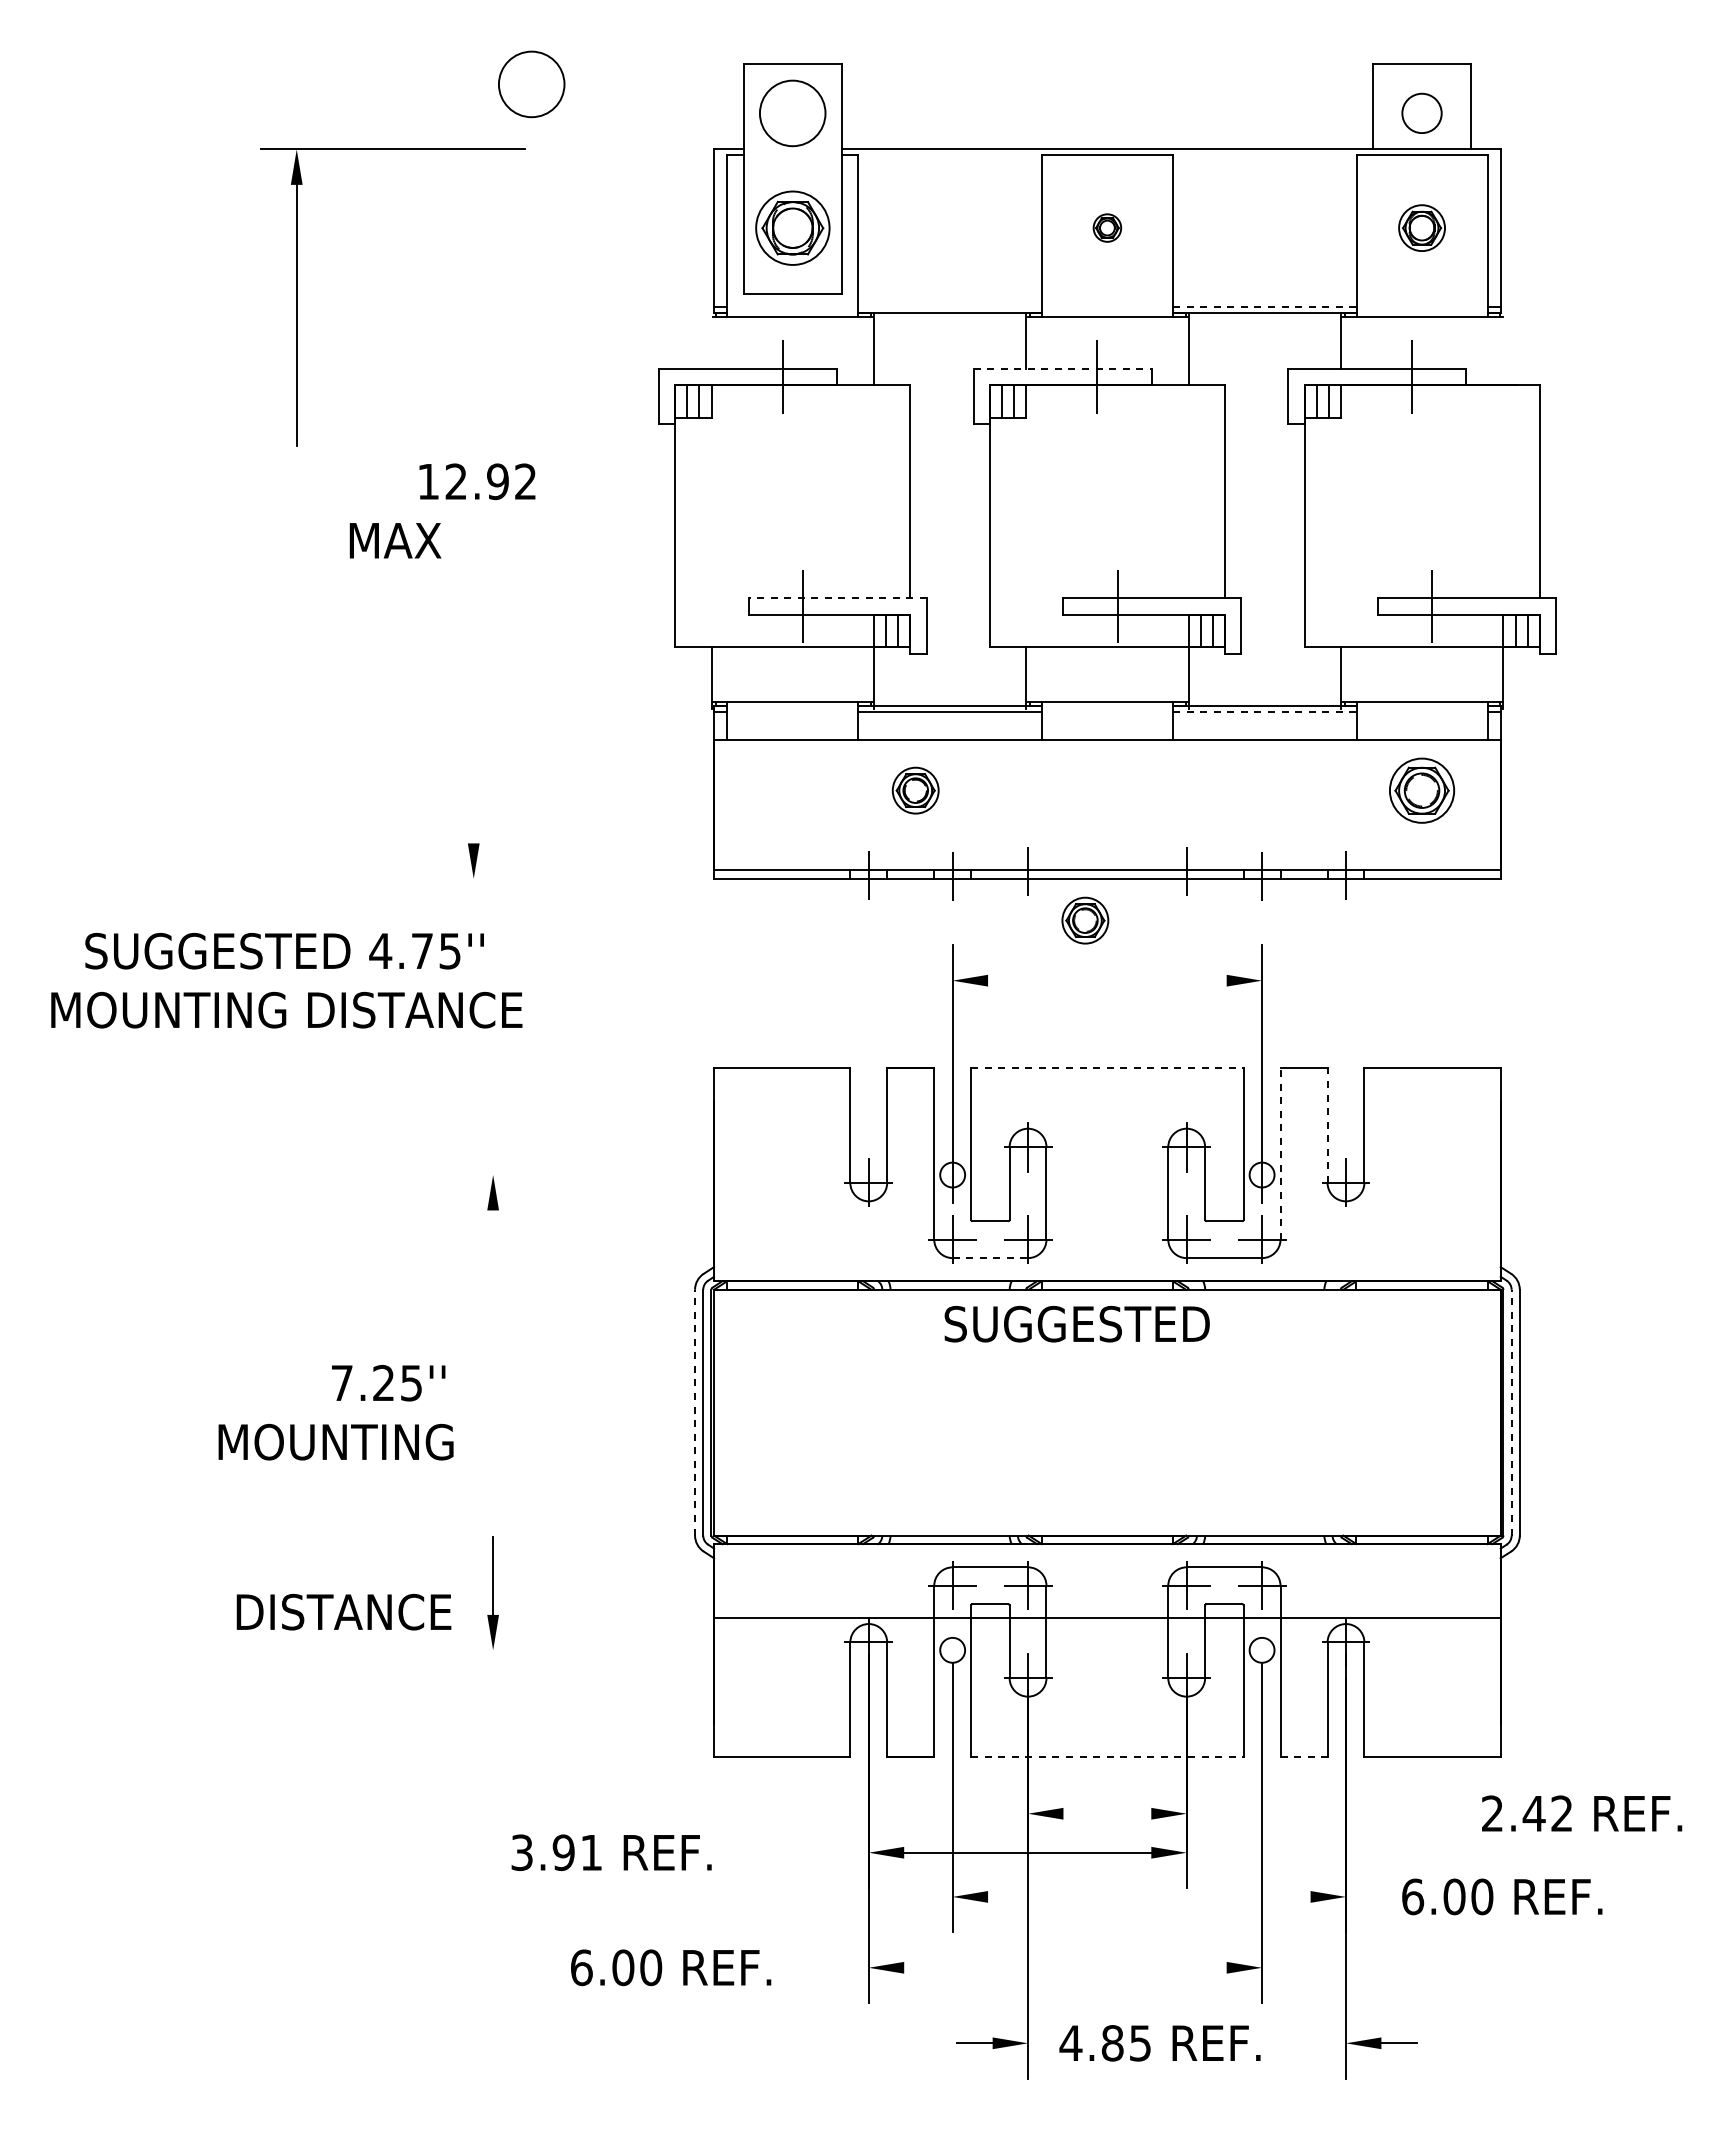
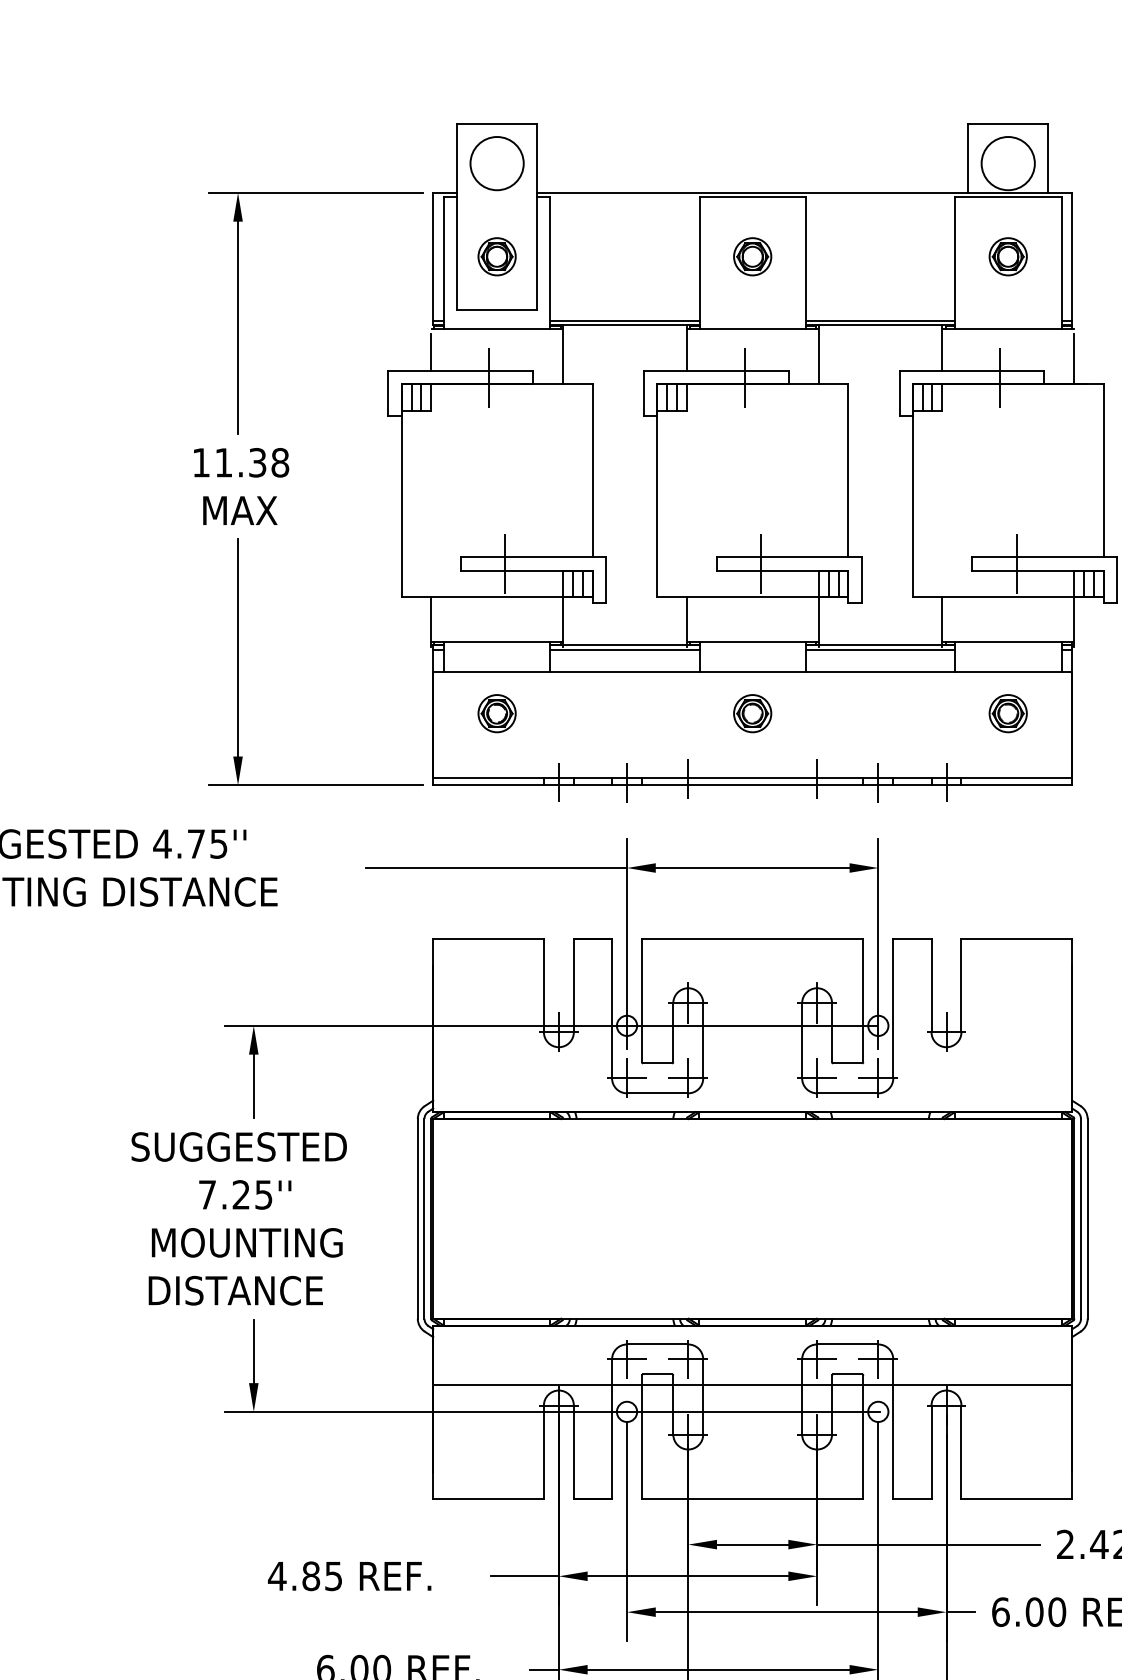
circle: (531, 84) -> (284, 140), removed
circle: (1421, 113) -> (1007, 163), size x1.67
part: (792, 227) -> (496, 256), size x0.62
part: (1107, 227) -> (752, 256), size x1.67
part: (297, 297) -> (238, 313), moved
line: (949, 306) -> (624, 320), added
line: (1264, 306) -> (880, 320), dashed -> solid
line: (711, 345) -> (431, 352), added
line: (1503, 354) -> (1074, 359), added
line: (1063, 368) -> (717, 370), dashed -> solid
text: (490, 481) -> (251, 462), 12.92 -> 11.38
text: (395, 540) -> (240, 510), moved
line: (837, 598) -> (533, 557), dashed -> solid
line: (473, 709) -> (237, 647), added
line: (1264, 712) -> (880, 650), dashed -> solid
part: (915, 790) -> (496, 713), moved
part: (1421, 790) -> (1007, 713), size x0.71
line: (569, 878) -> (315, 785), added
part: (1085, 920) -> (752, 713), moved
line: (791, 980) -> (496, 867), added
line: (1107, 980) -> (752, 867), added
line: (1107, 1068) -> (752, 939), dashed -> solid
line: (1327, 1125) -> (931, 985), dashed -> solid
line: (1280, 1153) -> (893, 1008), dashed -> solid
line: (858, 1175) -> (550, 1026), added
line: (493, 1249) -> (254, 1086), added
line: (990, 1258) -> (657, 1093), dashed -> solid
text: (1076, 1323) -> (238, 1146), moved
text: (388, 1382) -> (245, 1194), moved
line: (695, 1412) -> (418, 1218), dashed -> solid
line: (1511, 1412) -> (1080, 1218), dashed -> solid
text: (335, 1441) -> (246, 1242), moved
text: (343, 1611) -> (235, 1290), moved
line: (860, 1650) -> (552, 1412), added
line: (1107, 1757) -> (752, 1498), dashed -> solid
line: (1304, 1757) -> (912, 1498), dashed -> solid
line: (1107, 1813) -> (752, 1544), added
line: (1323, 1813) -> (928, 1544), added
text: (555, 1852) -> (304, 1576), 3.91 -> 4.85
line: (826, 1852) -> (524, 1576), added
line: (1149, 1896) -> (786, 1611), added
line: (1363, 1896) -> (960, 1611), added
line: (850, 1967) -> (544, 1669), added
line: (1065, 1967) -> (718, 1669), added

